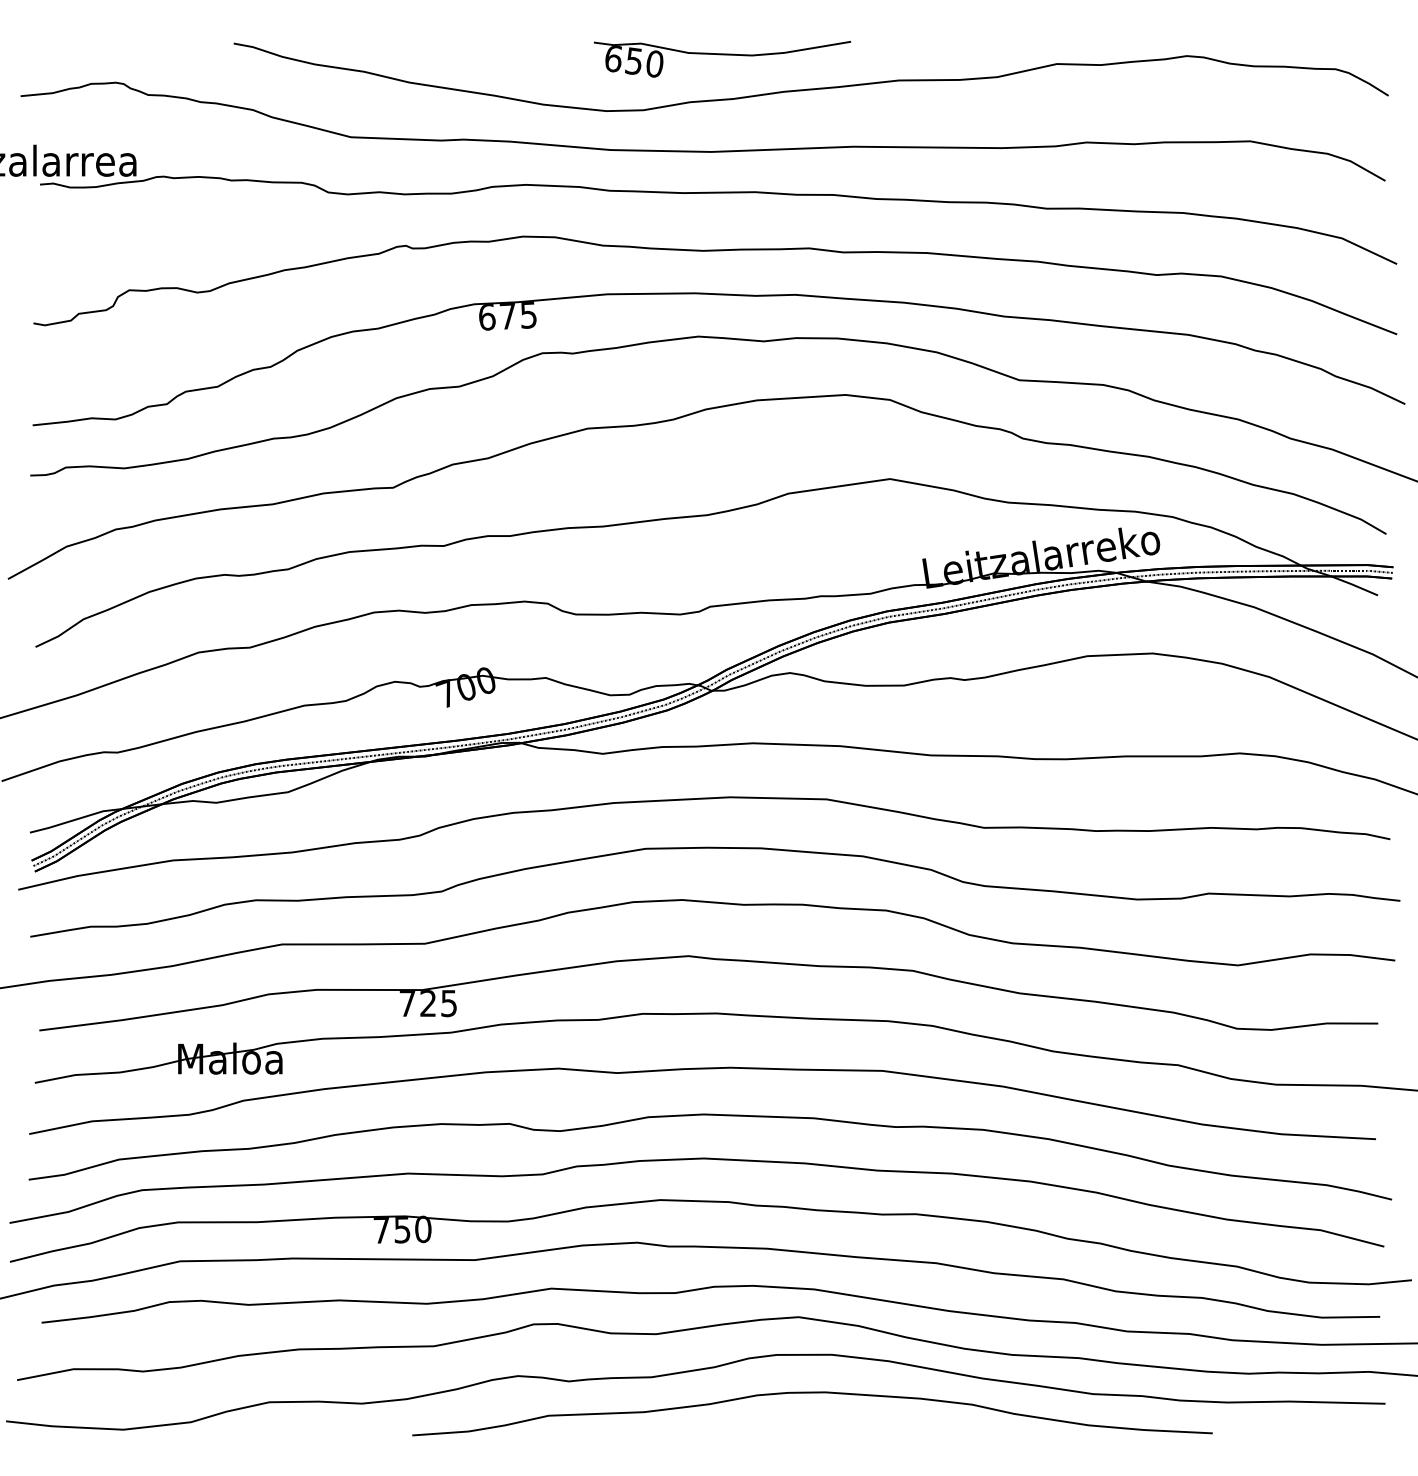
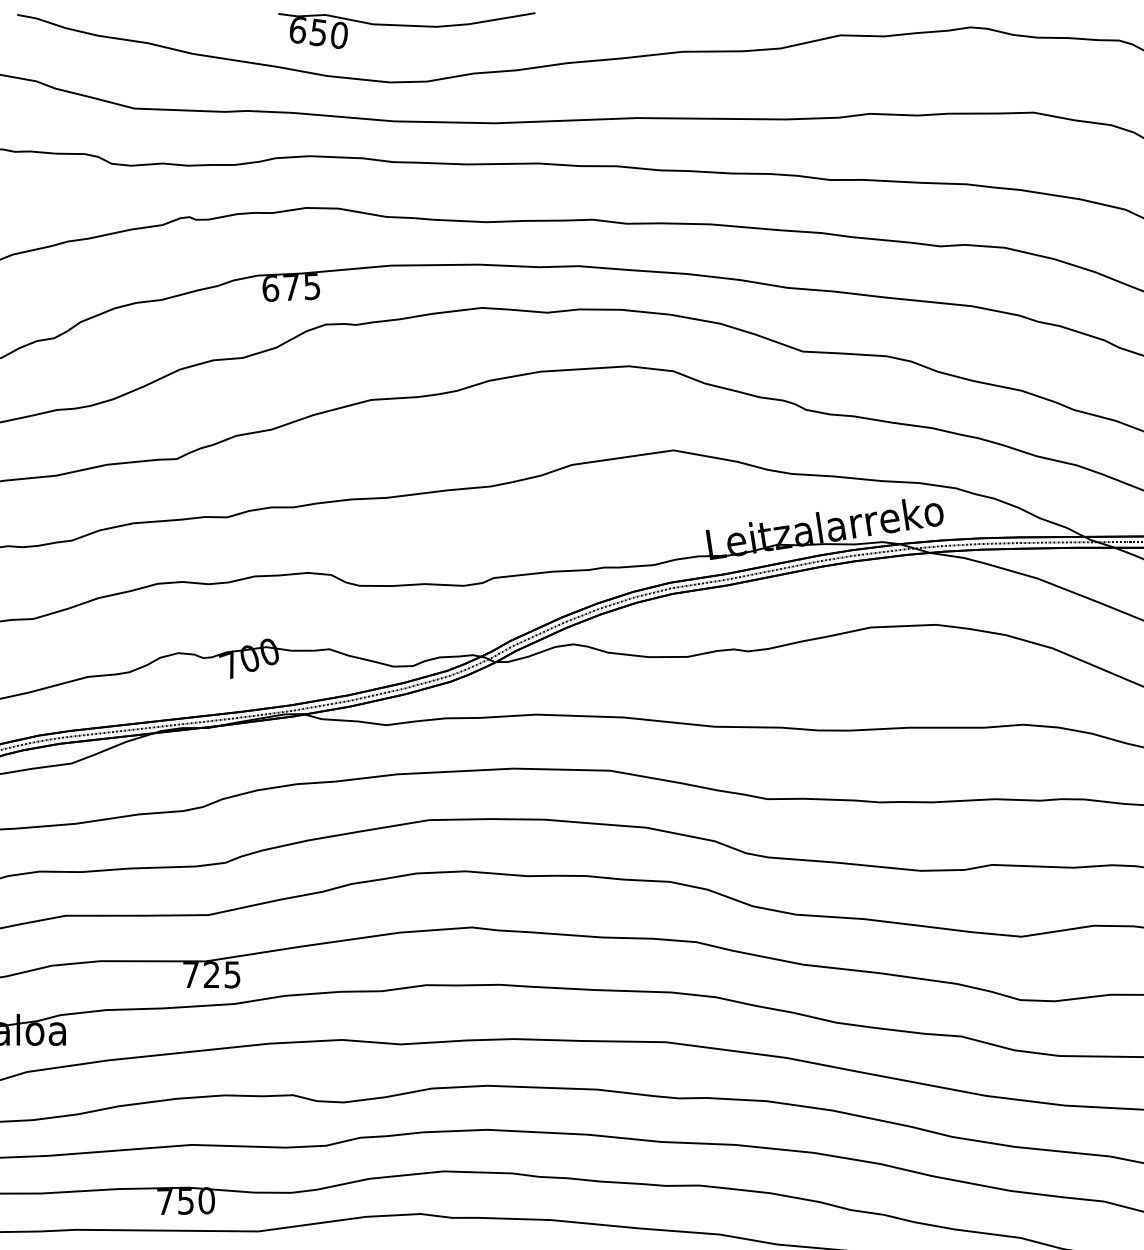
part: (722, 59) -> (406, 30), moved

